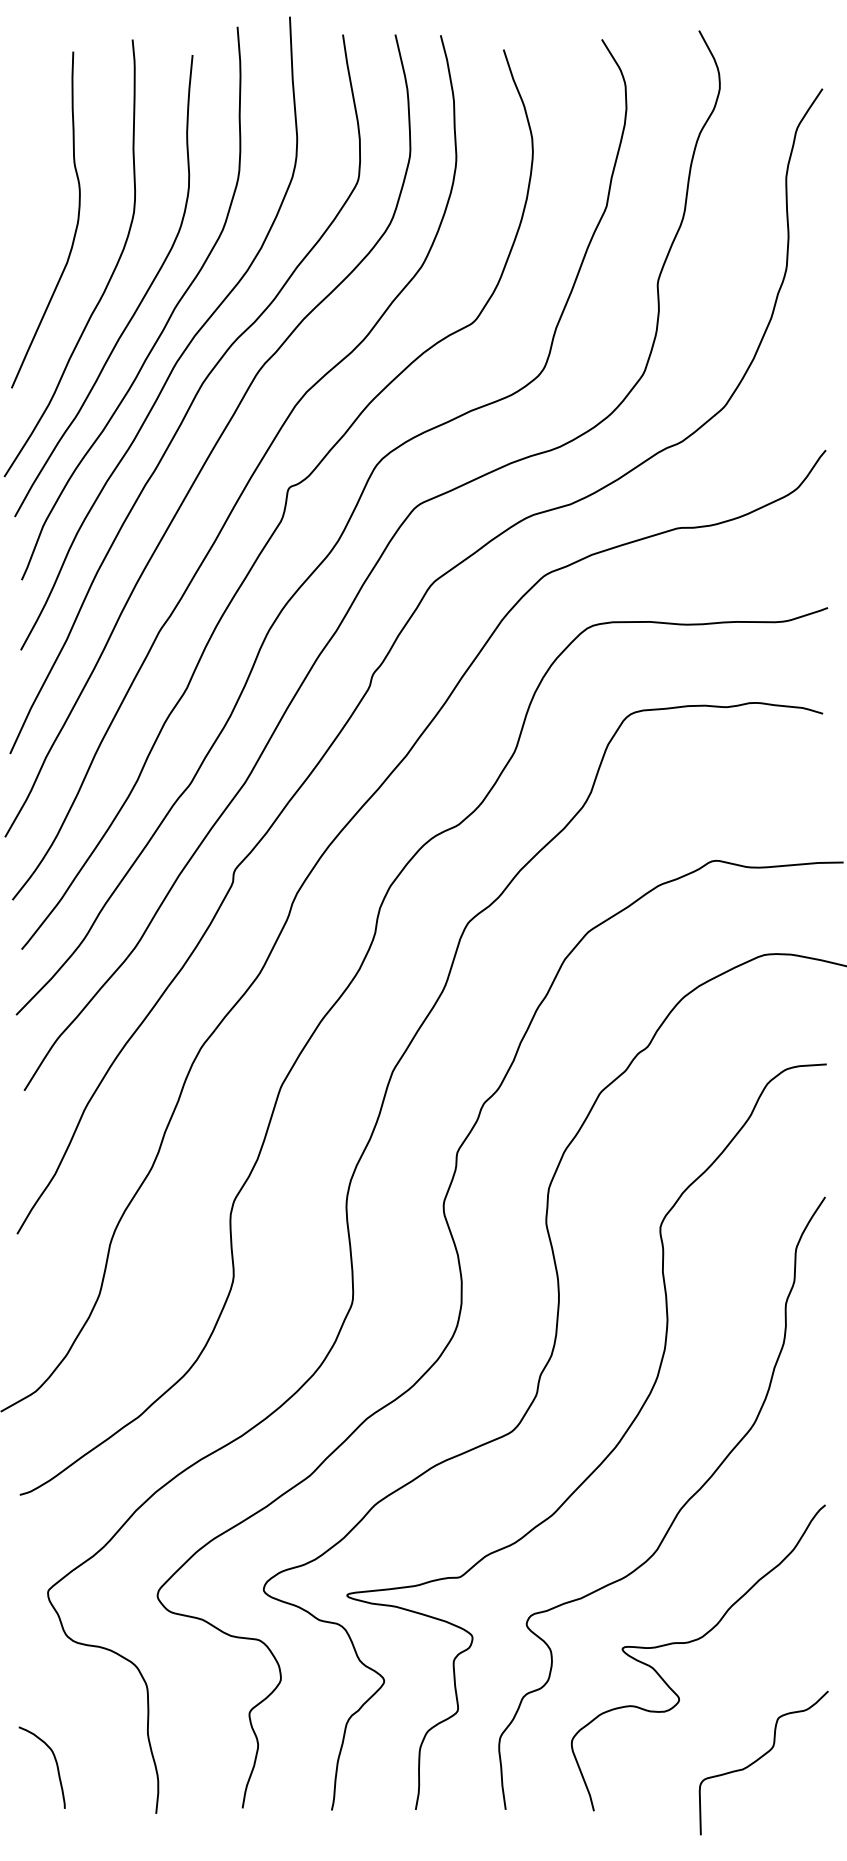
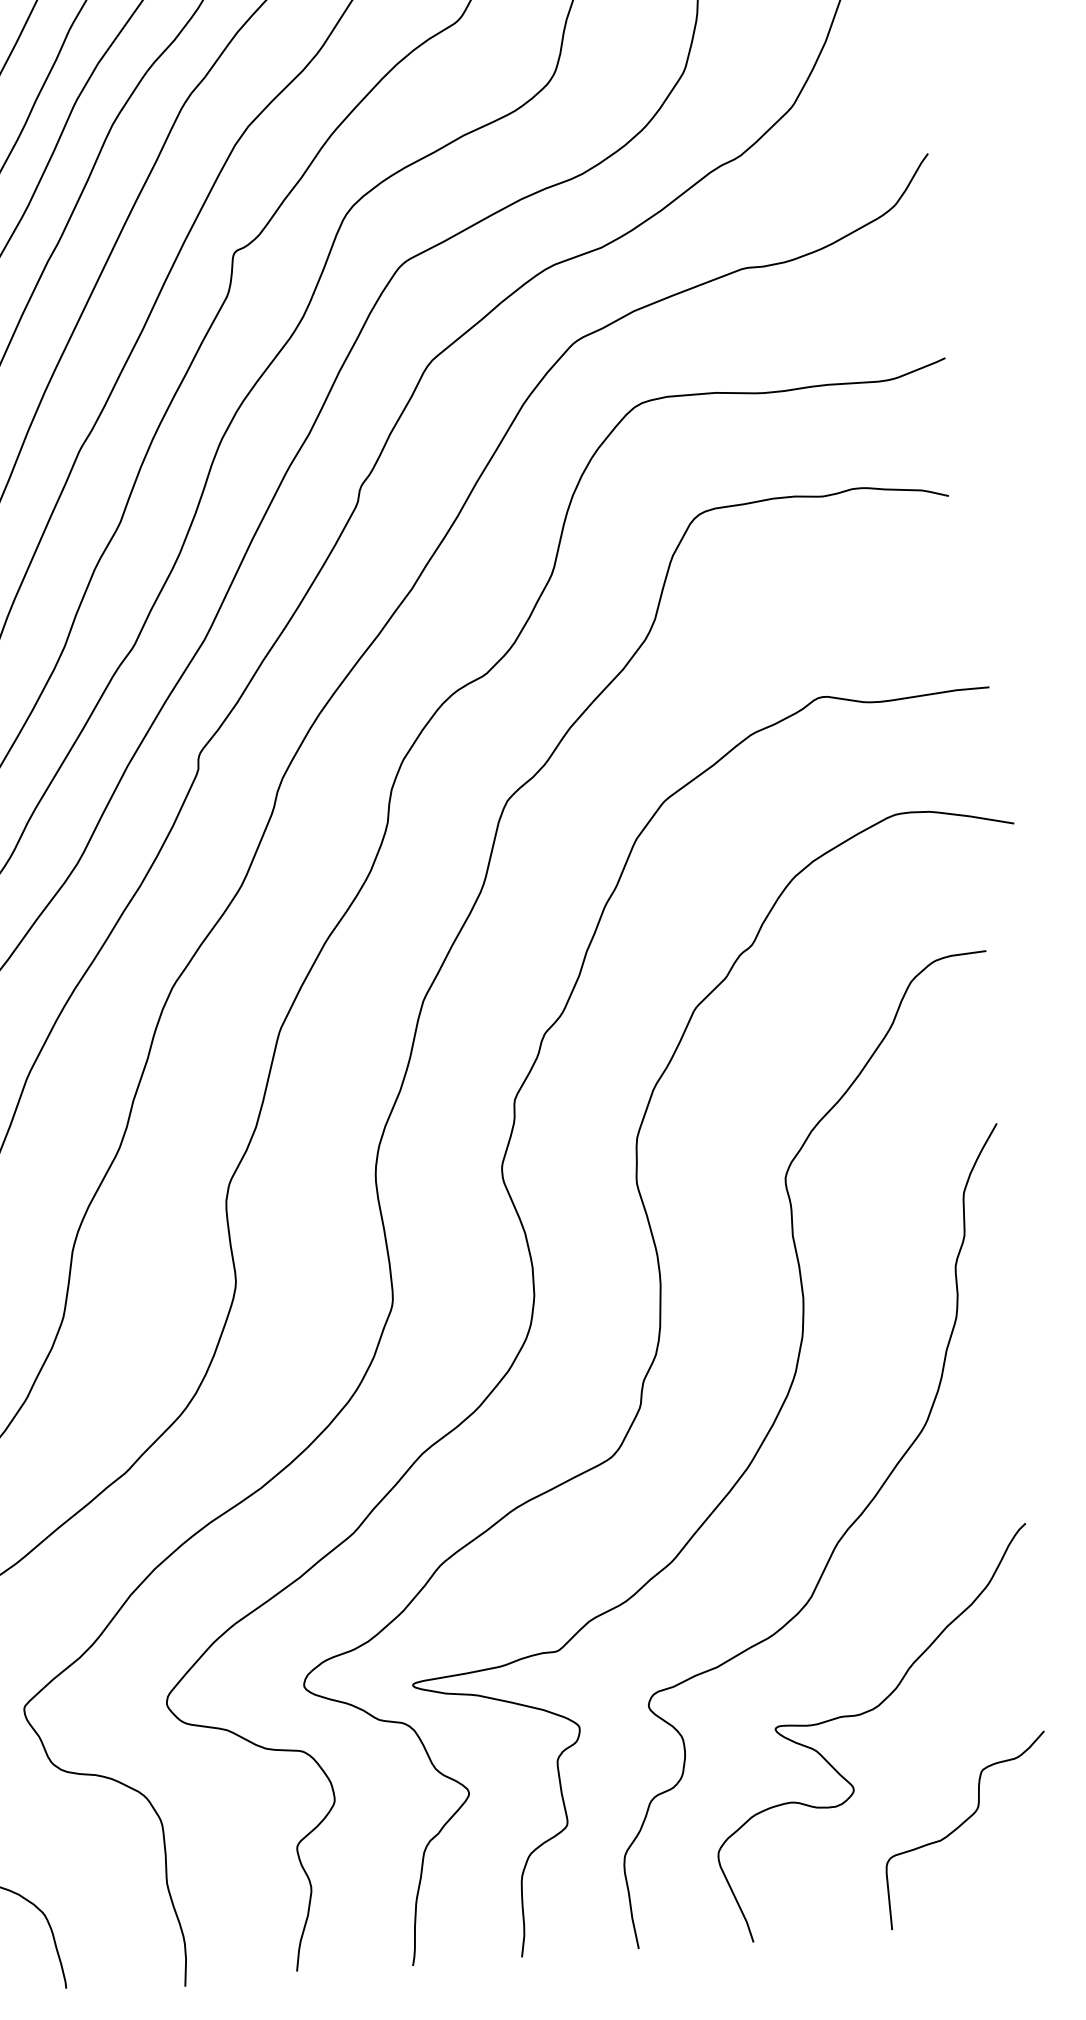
curve: (761, 1758) -> (963, 1824), moved

